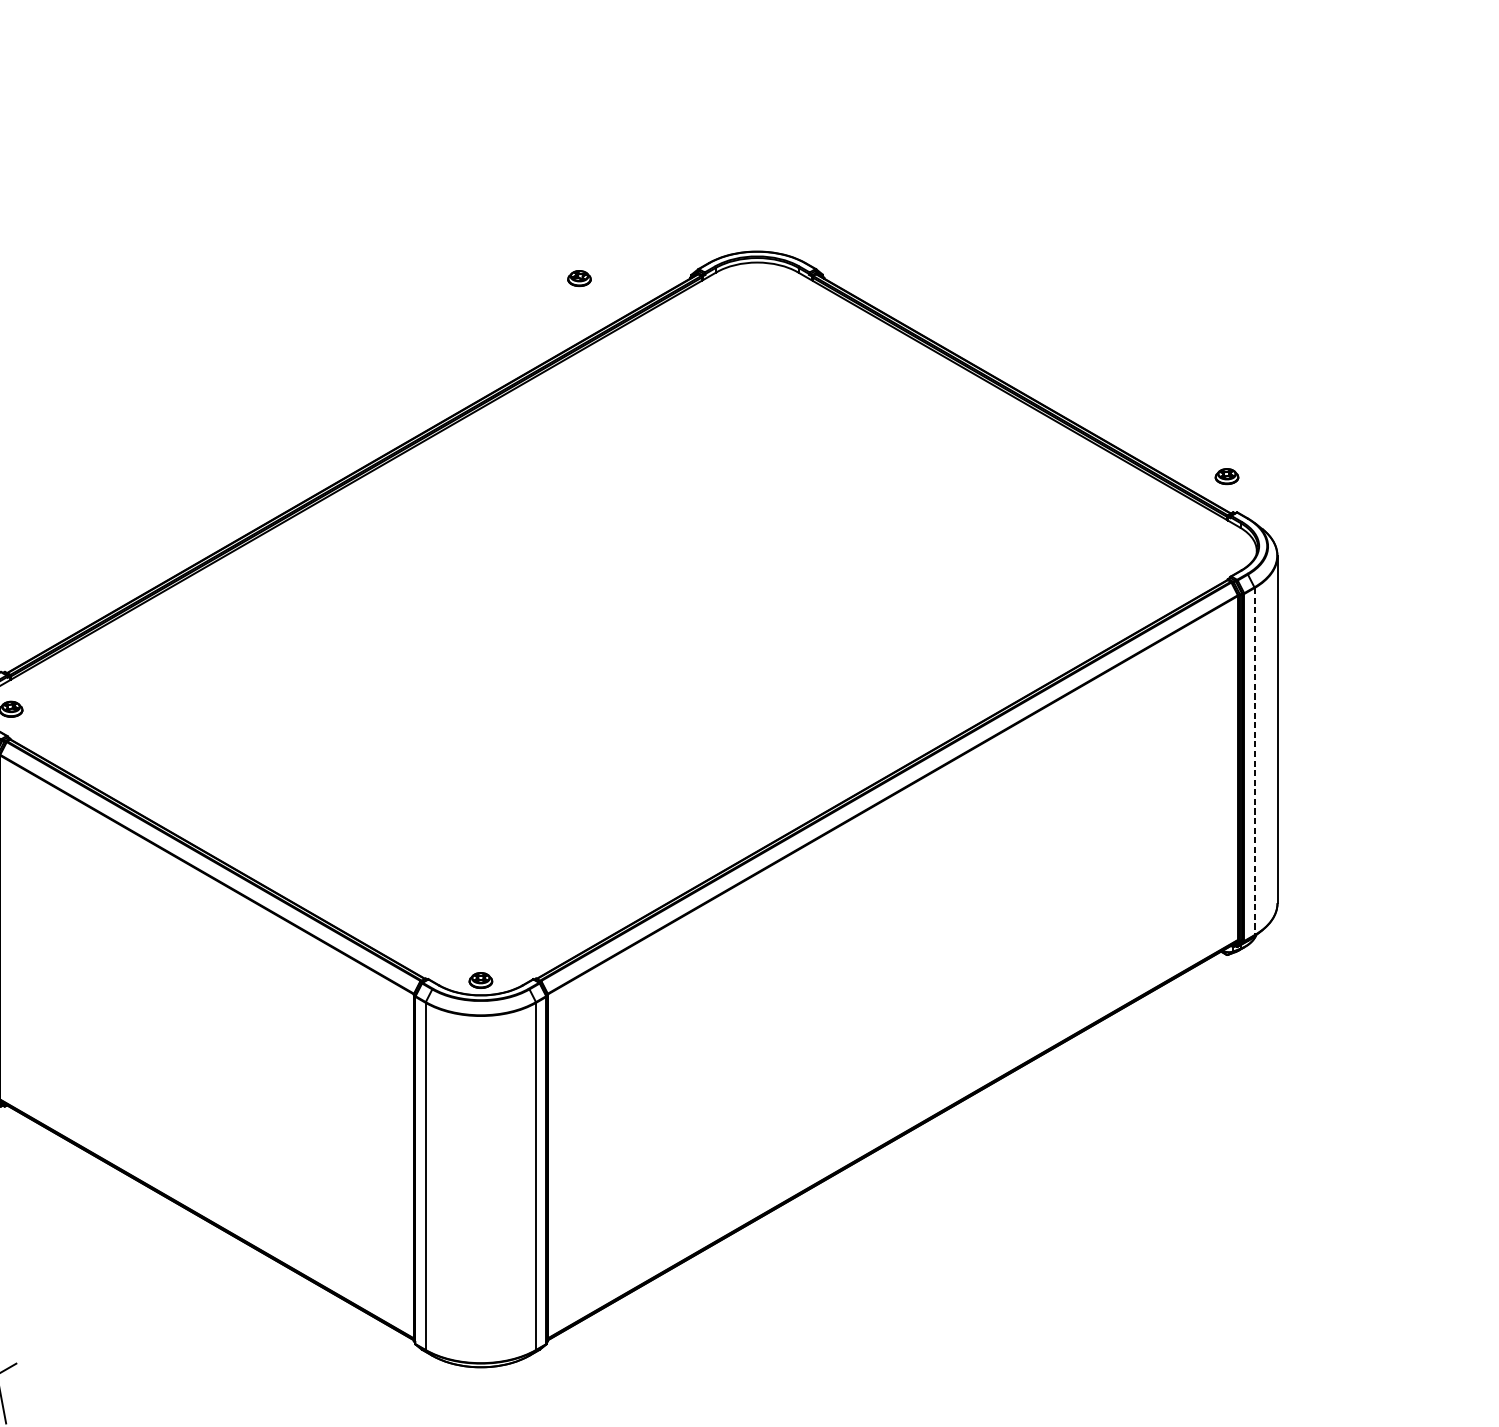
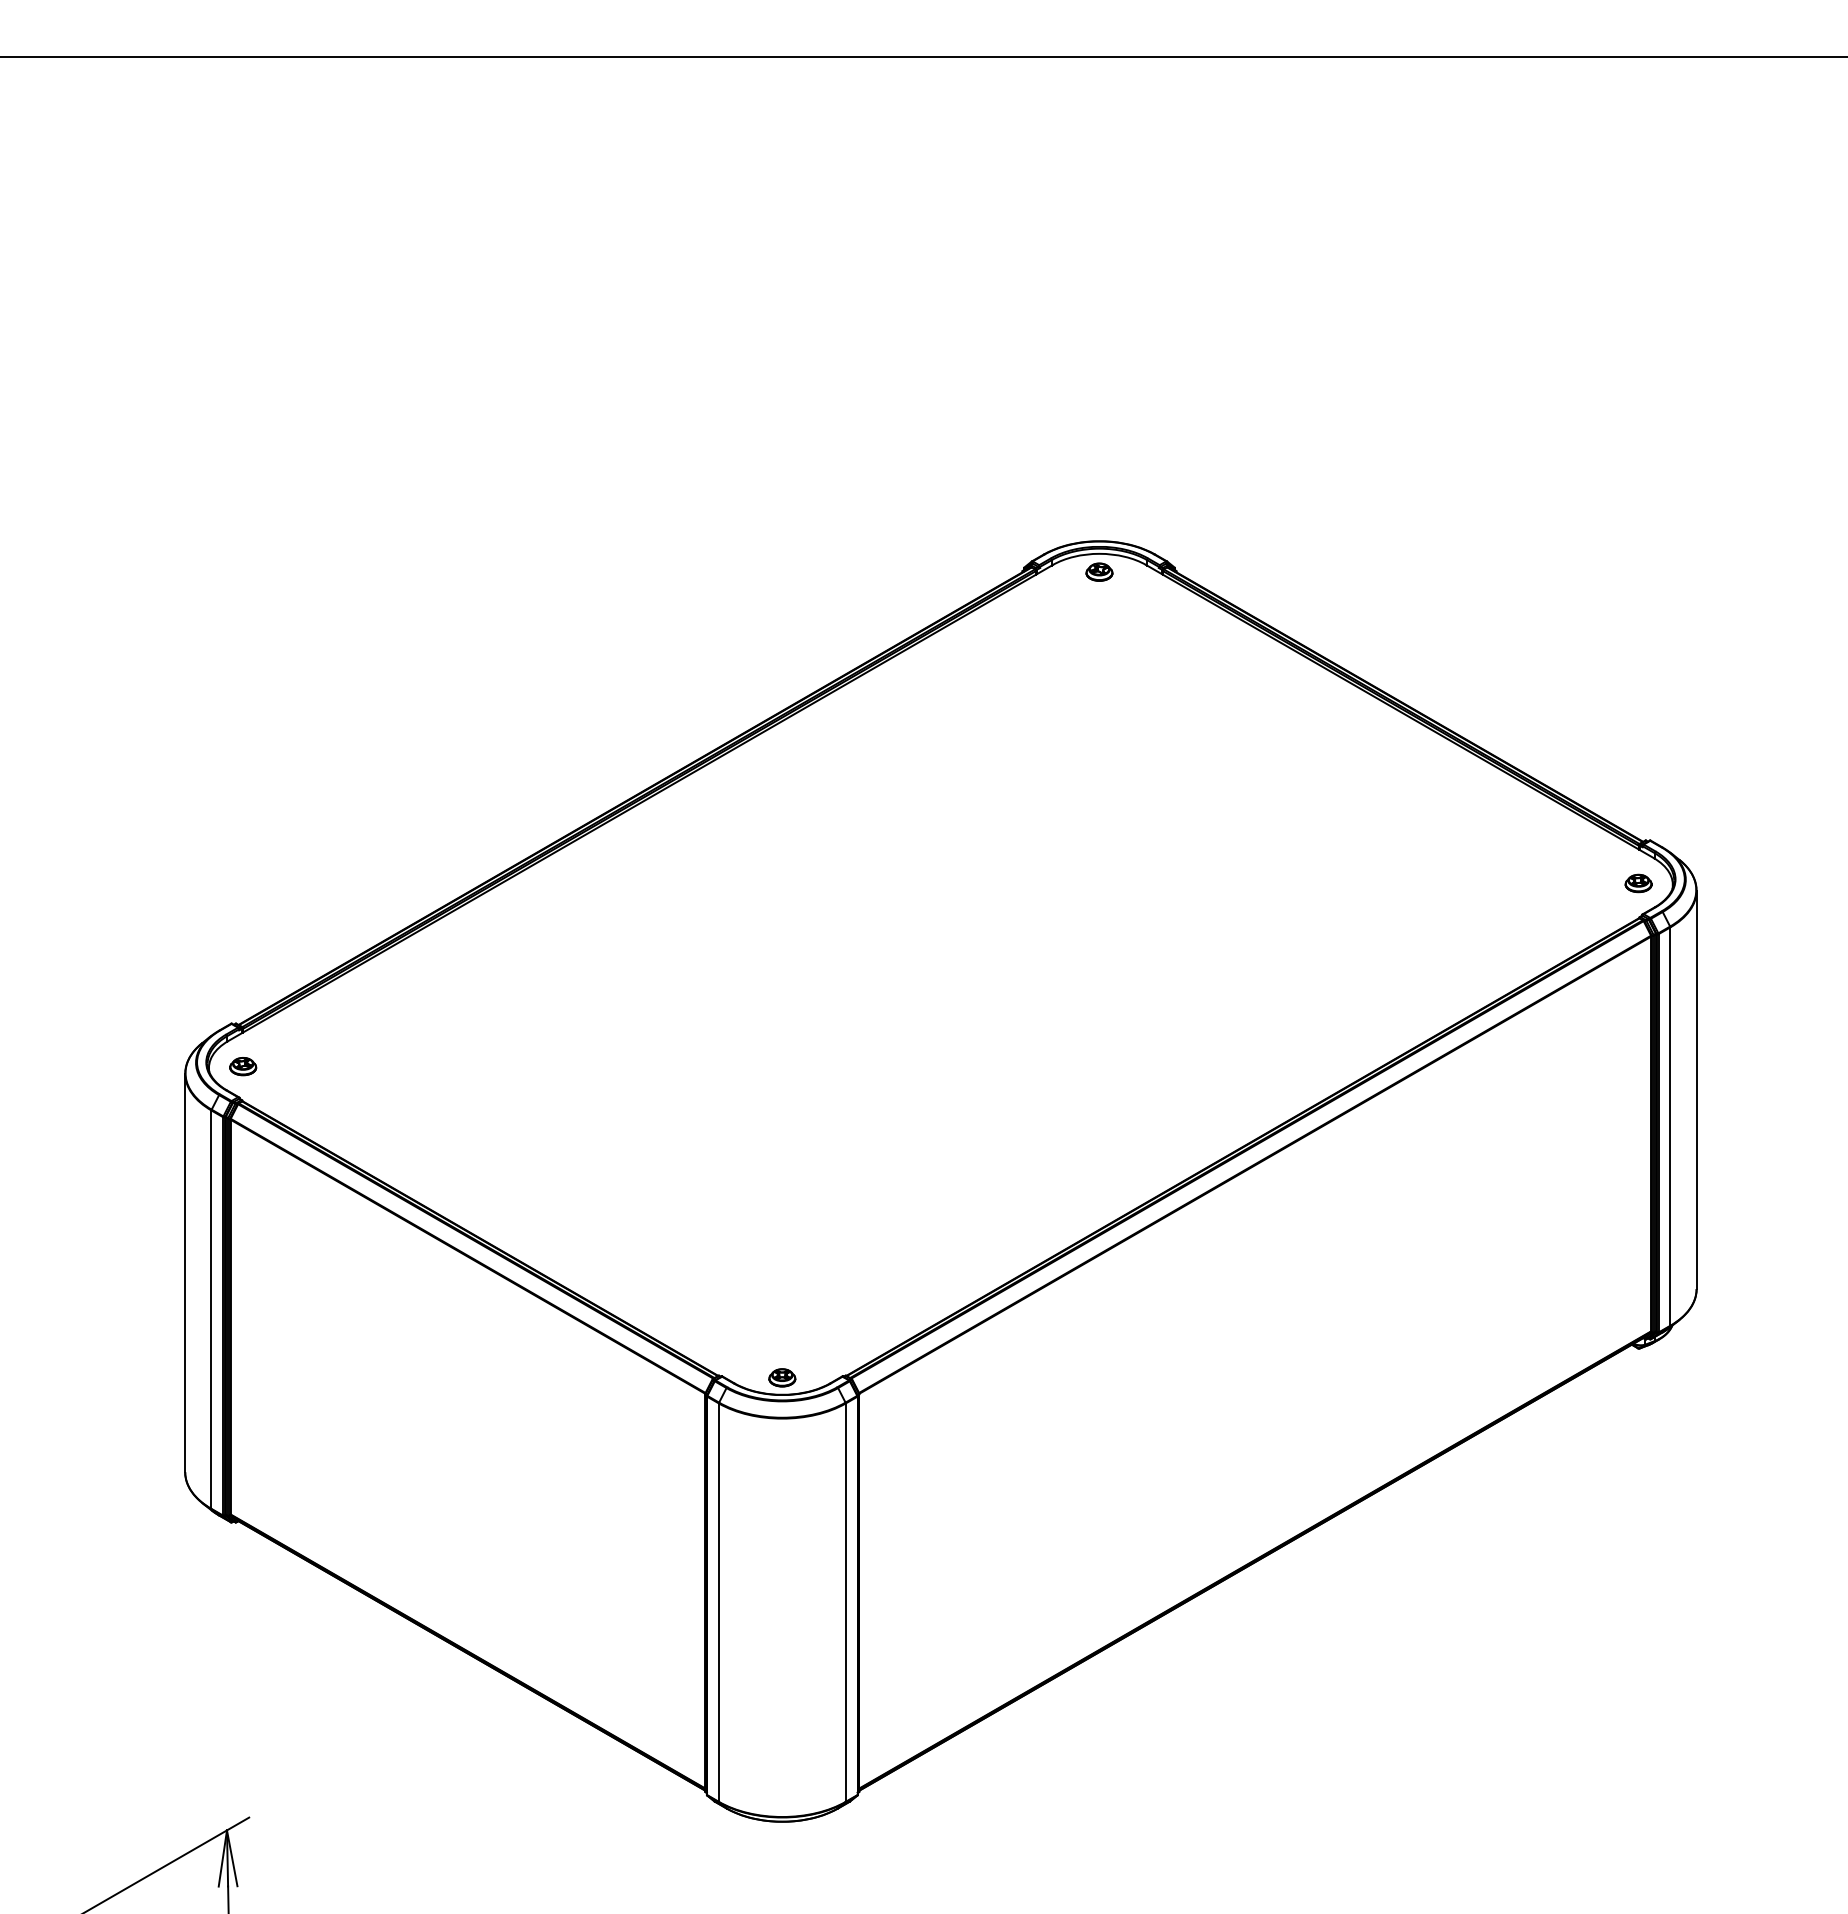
part: (579, 277) -> (1099, 571), moved
part: (1226, 476) -> (1638, 883), moved
line: (1254, 762) -> (1670, 1127), dashed -> solid

